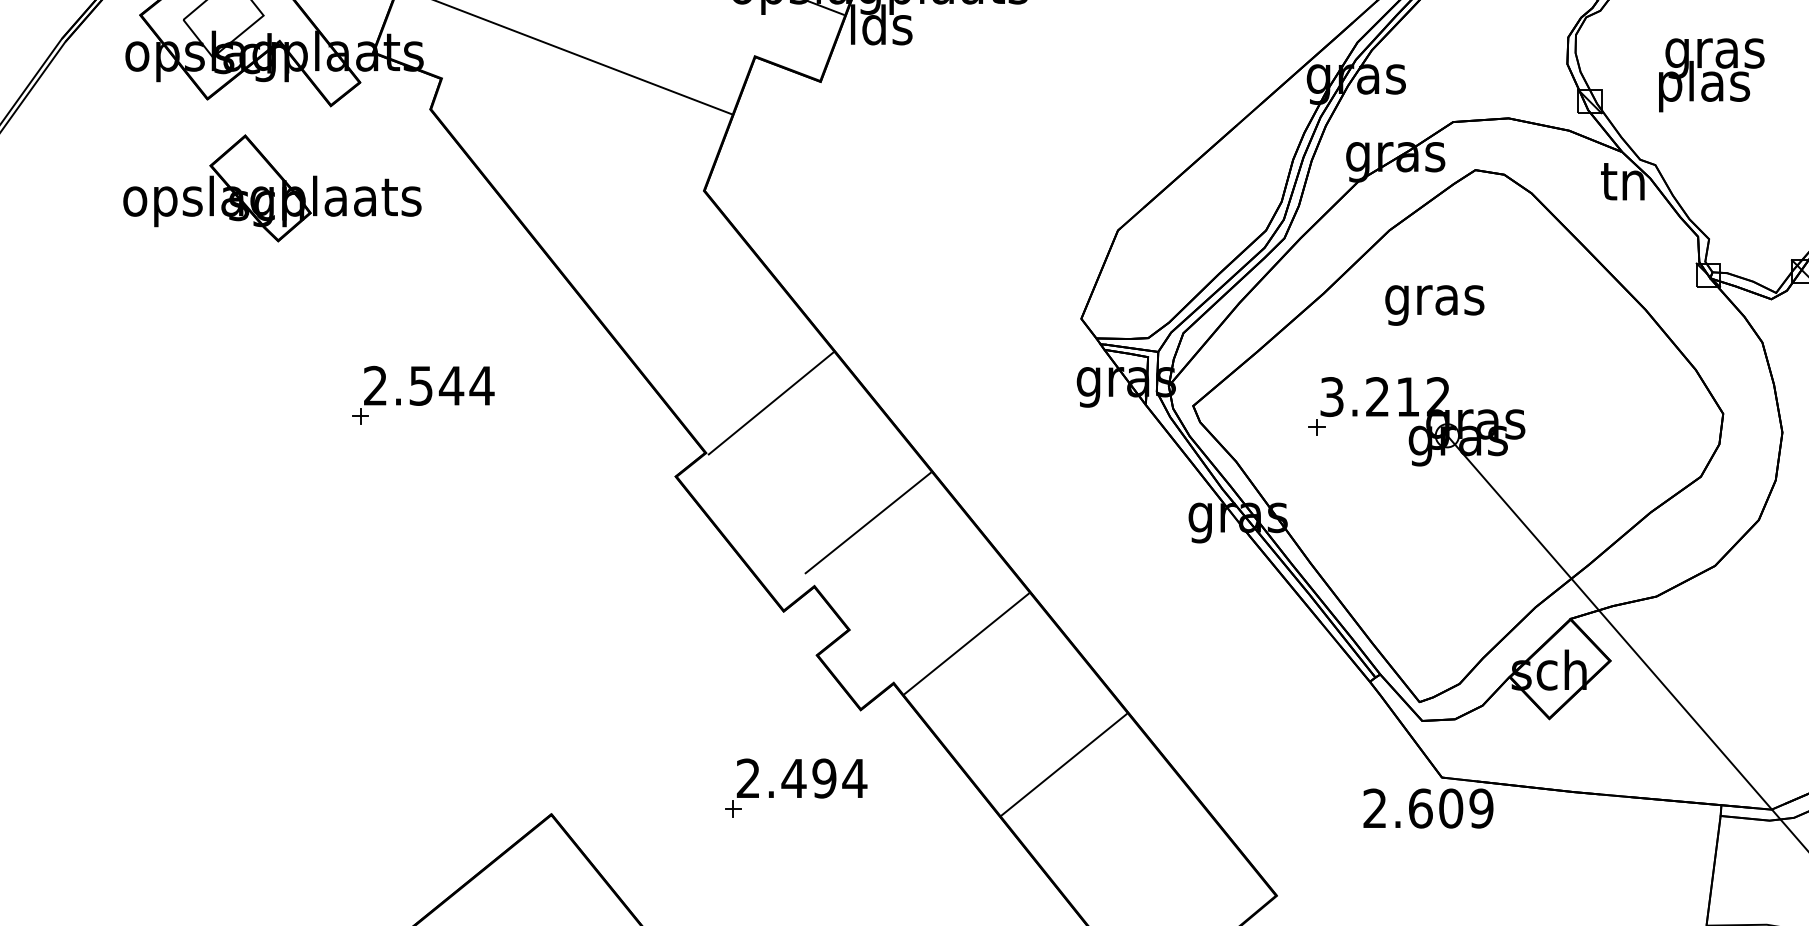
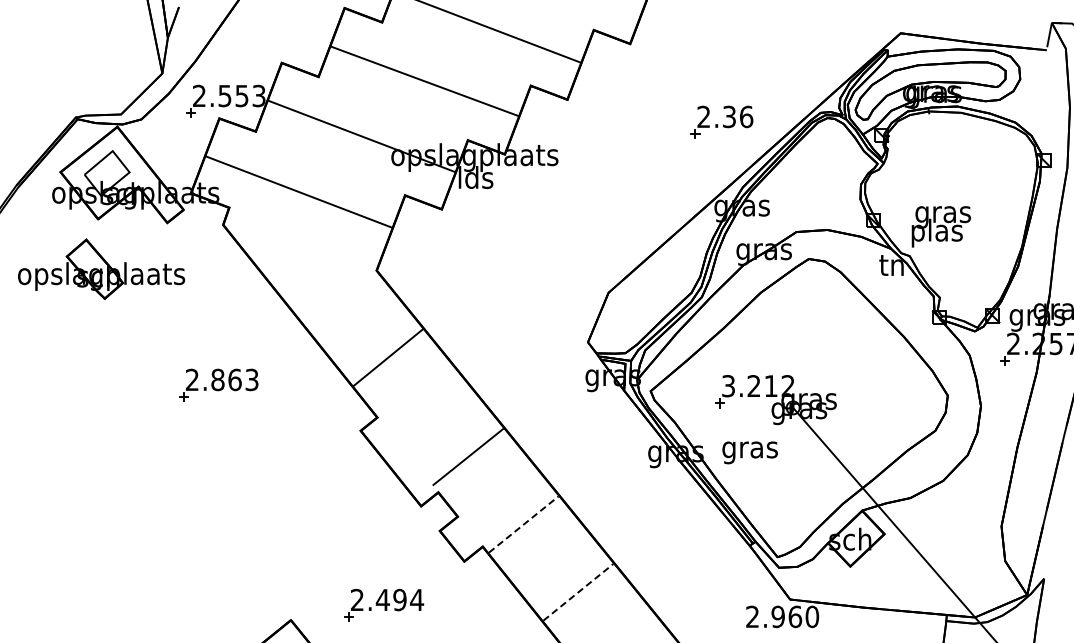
text: (1710, 74) -> (940, 226), moved
part: (272, 187) -> (101, 268), moved
text: (1433, 304) -> (749, 452), moved
text: (452, 385) -> (235, 379), 2.544 -> 2.863
line: (770, 402) -> (387, 357), moved
line: (966, 643) -> (523, 524), solid -> dashed
line: (1064, 765) -> (578, 592), solid -> dashed
part: (796, 786) -> (384, 604), moved
text: (1451, 807) -> (795, 616), 2.609 -> 2.960

